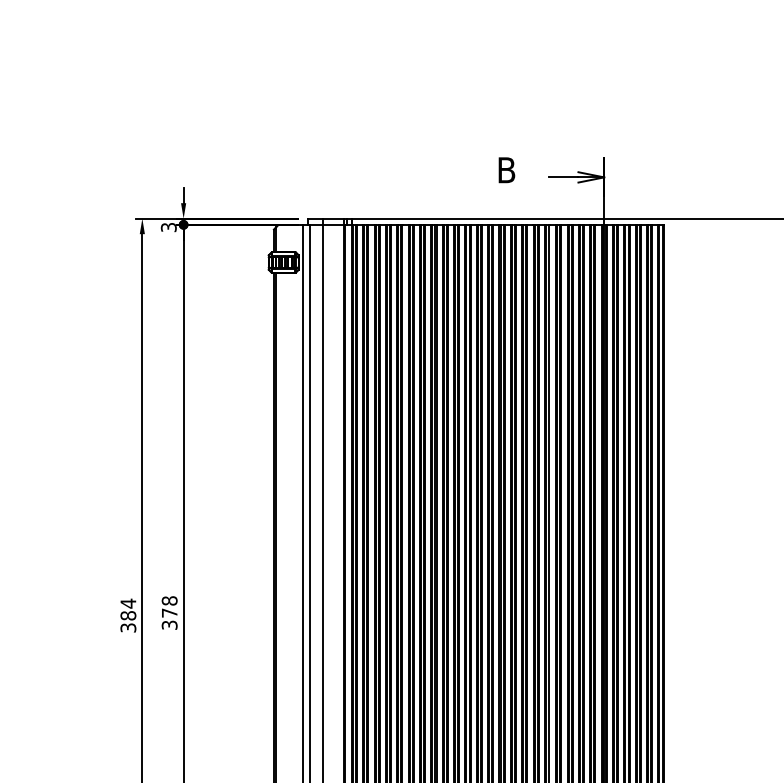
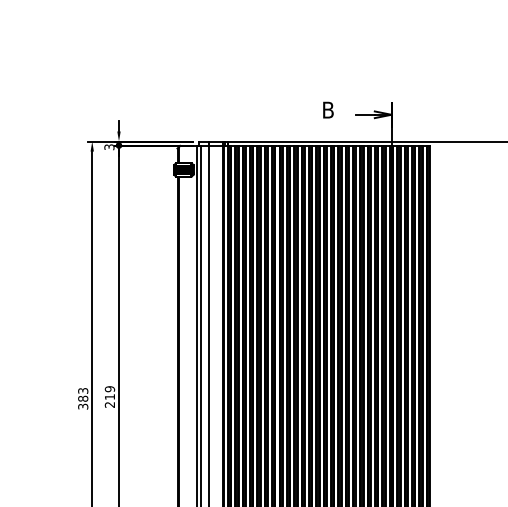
text: (128, 602) -> (83, 390), 384 -> 383
text: (170, 612) -> (110, 396), 378 -> 219

